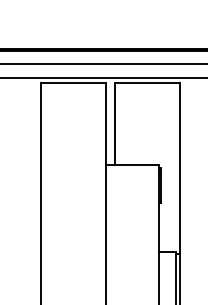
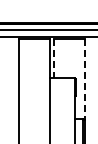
line: (115, 126) -> (54, 59), solid -> dashed
line: (181, 170) -> (85, 80), solid -> dashed

